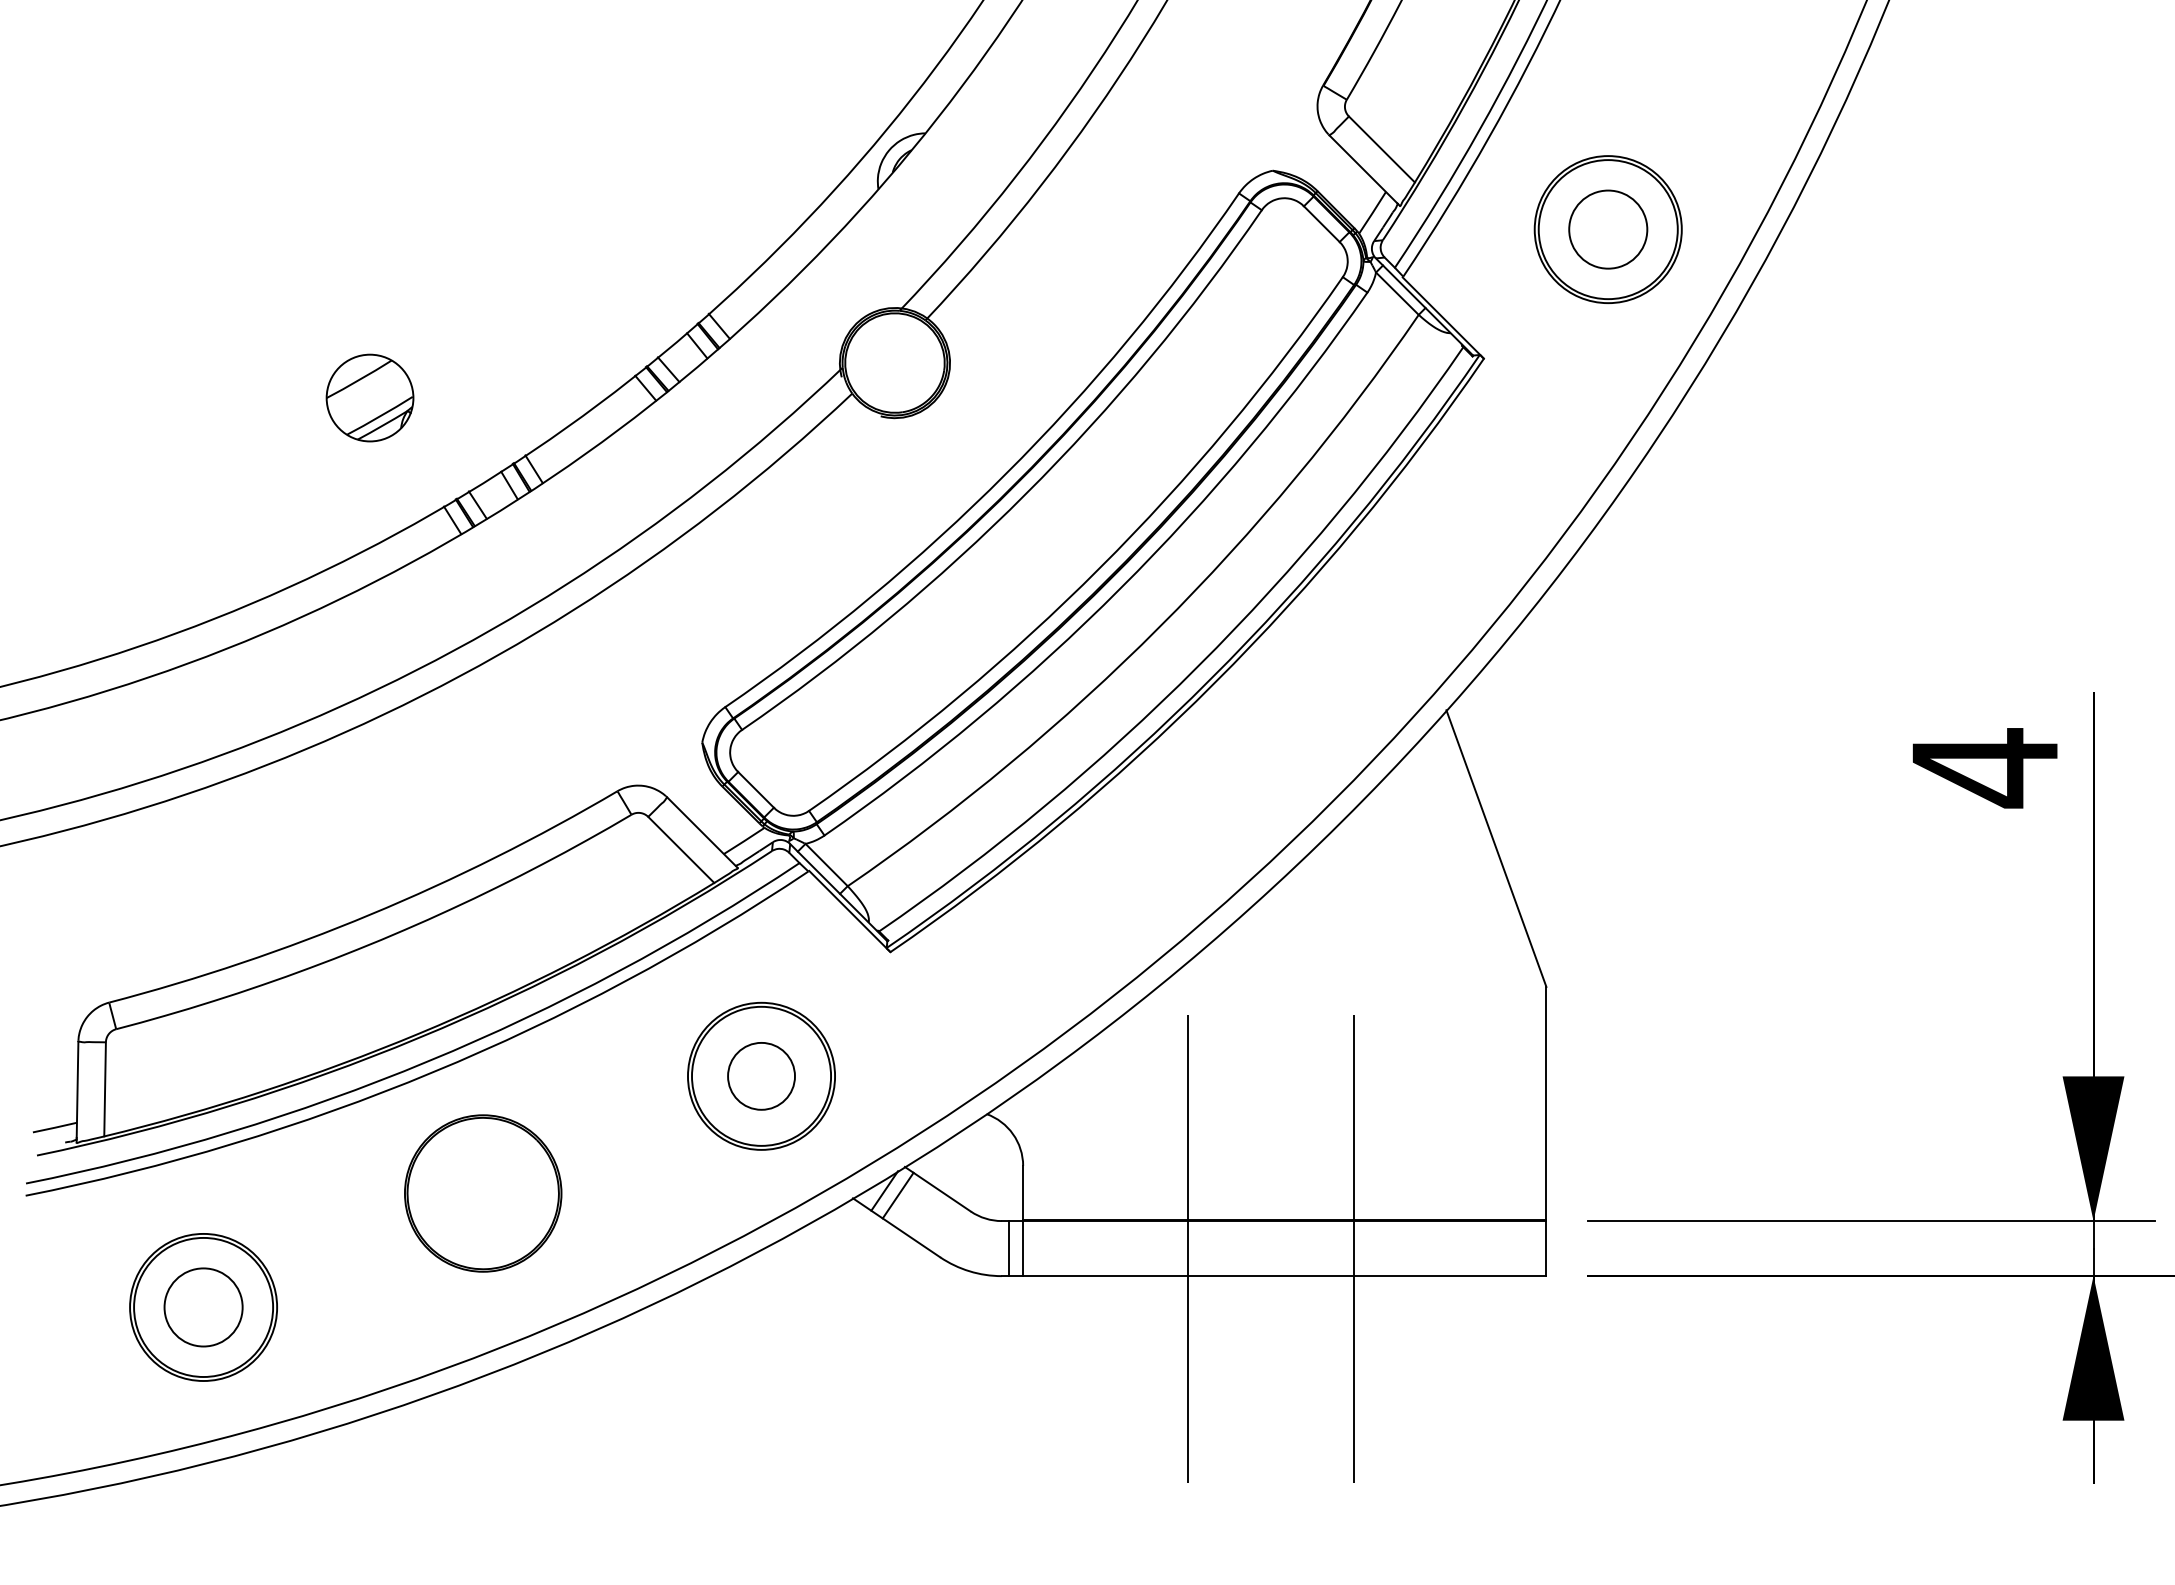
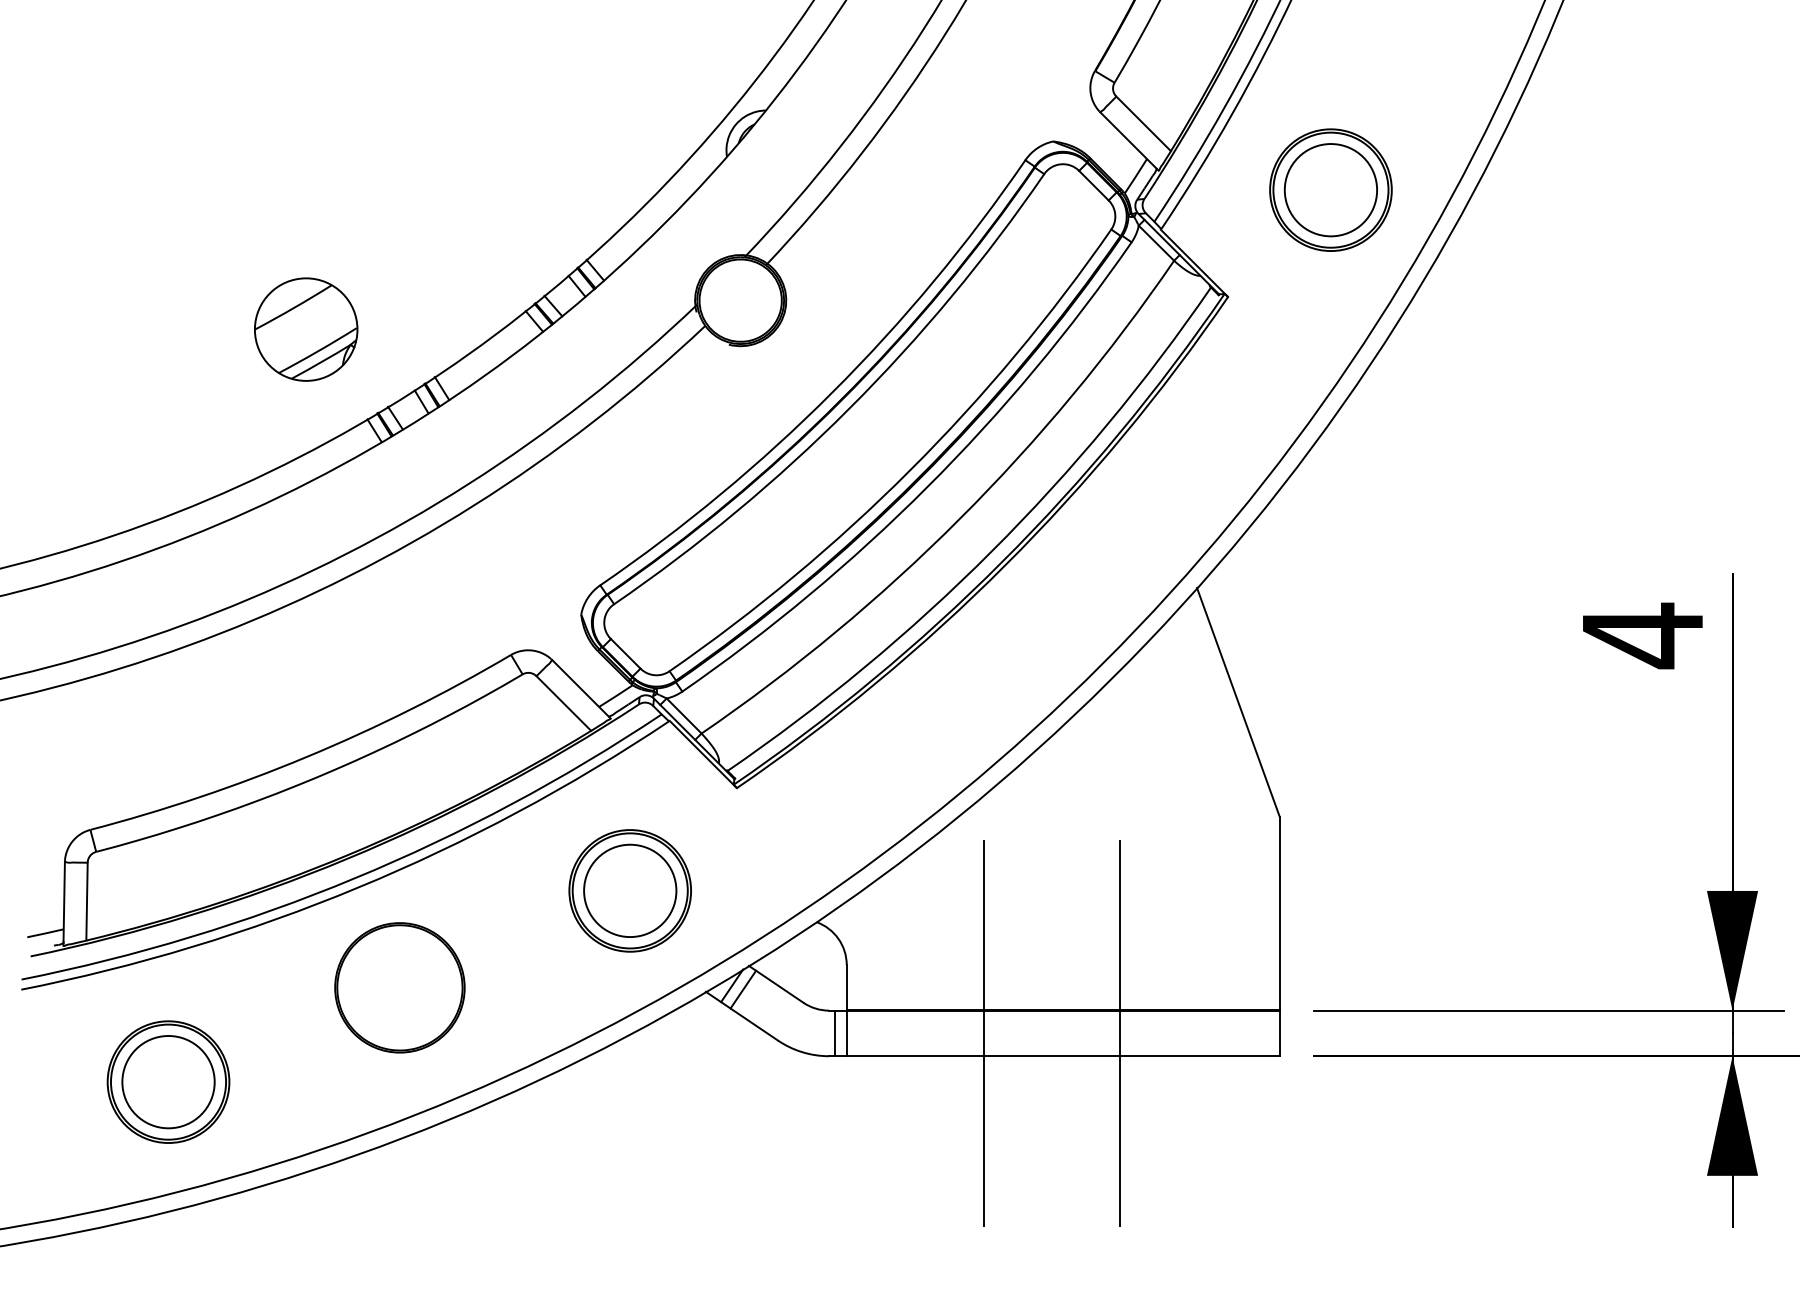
circle: (1607, 229) -> (1330, 190), size x1.43
part: (370, 397) -> (306, 329), size x1.43
circle: (761, 1075) -> (630, 890), size x1.67
circle: (203, 1306) -> (168, 1081), size x1.43

